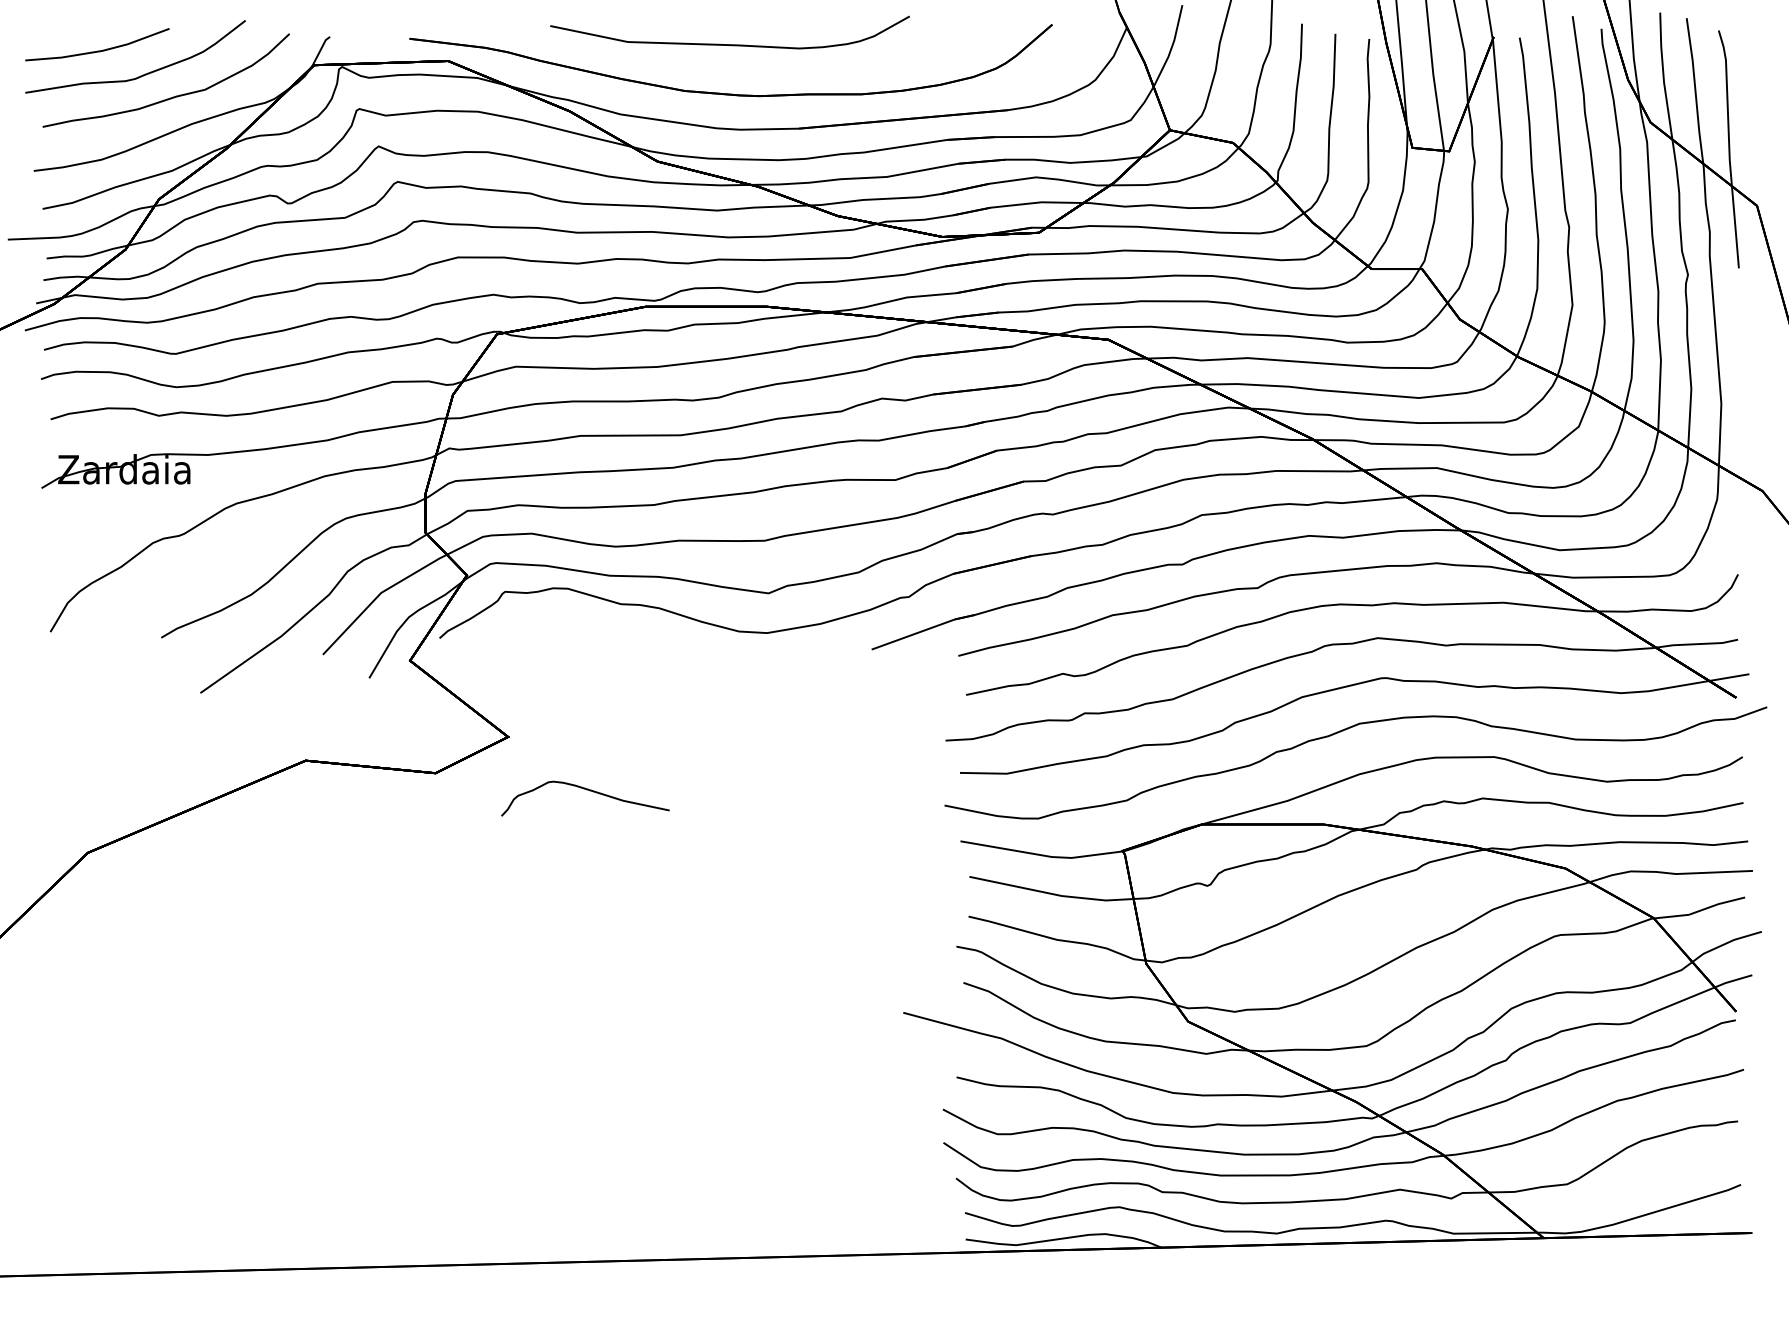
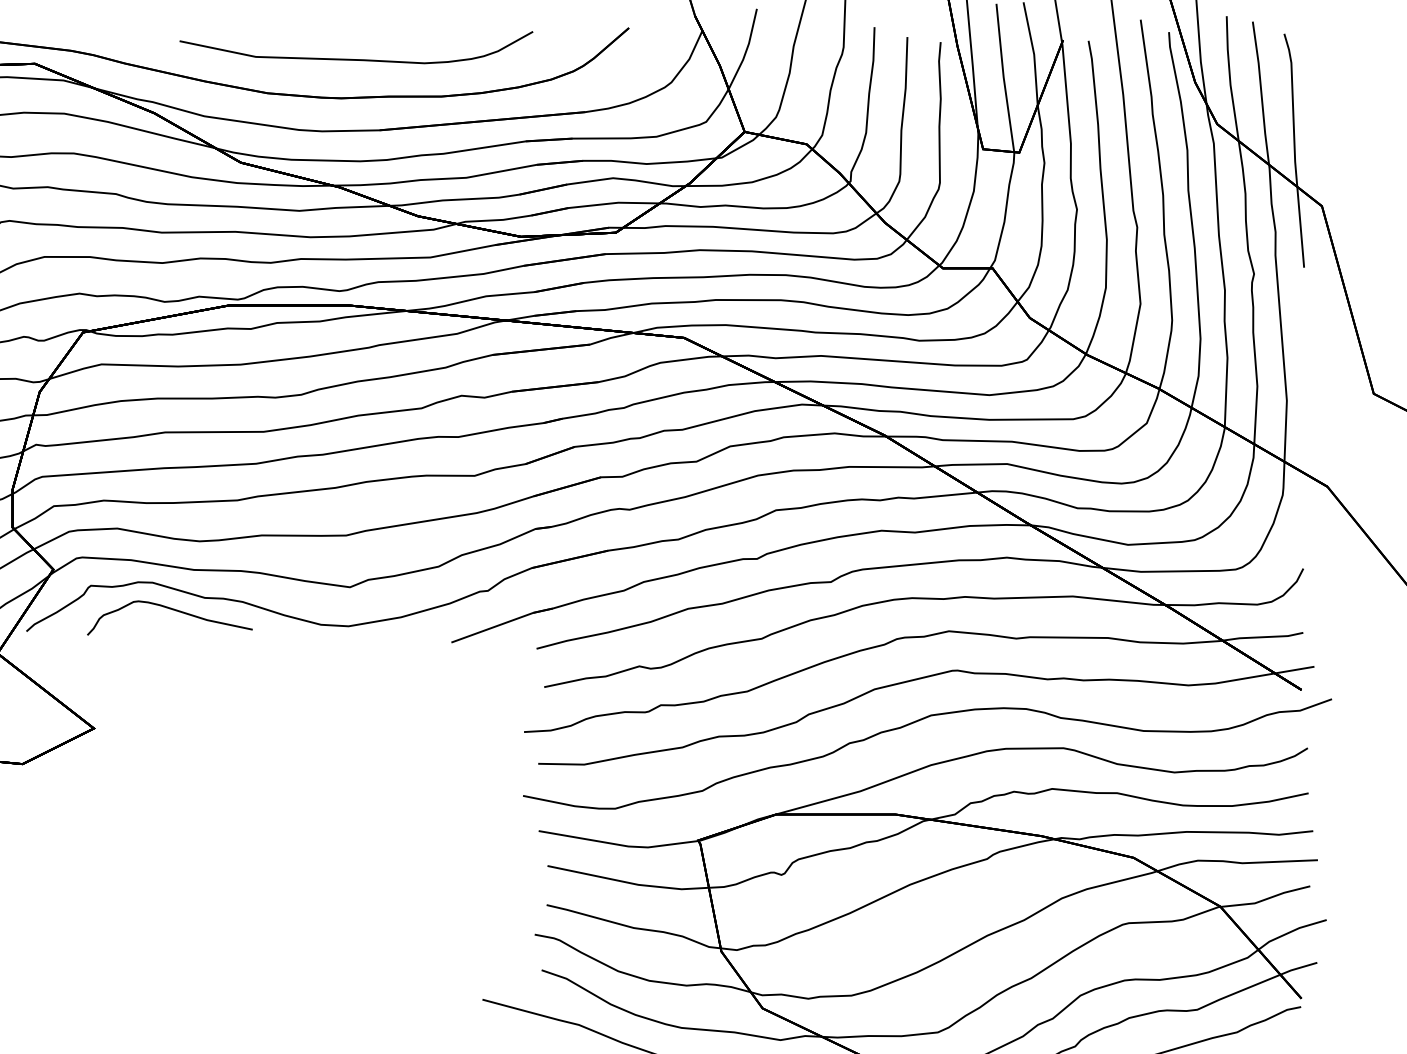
curve: (729, 44) -> (355, 59), moved
curve: (586, 790) -> (170, 610), moved

